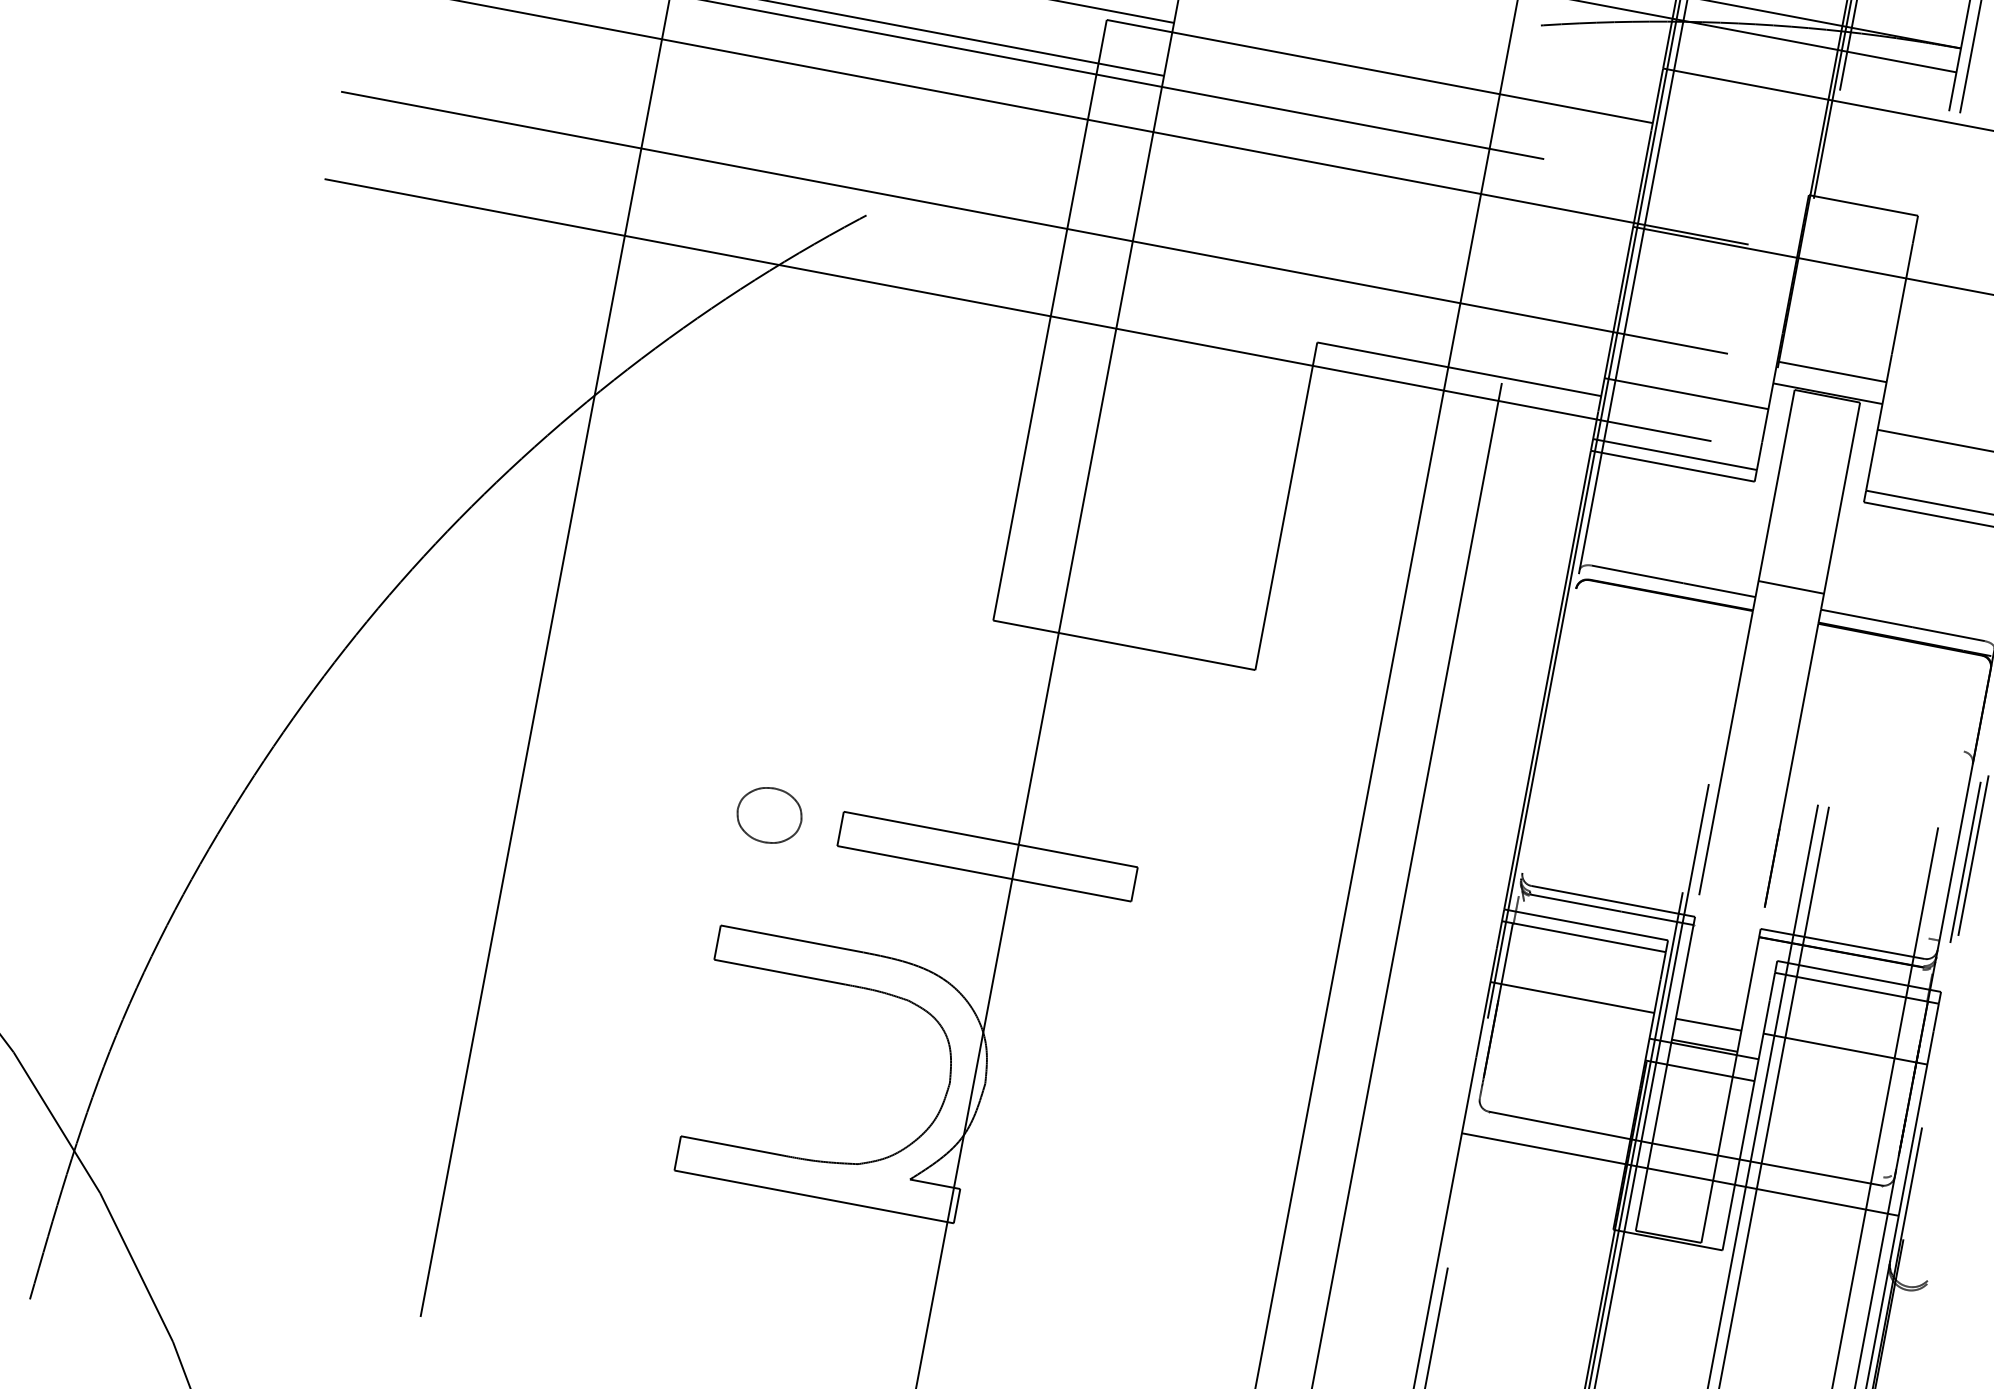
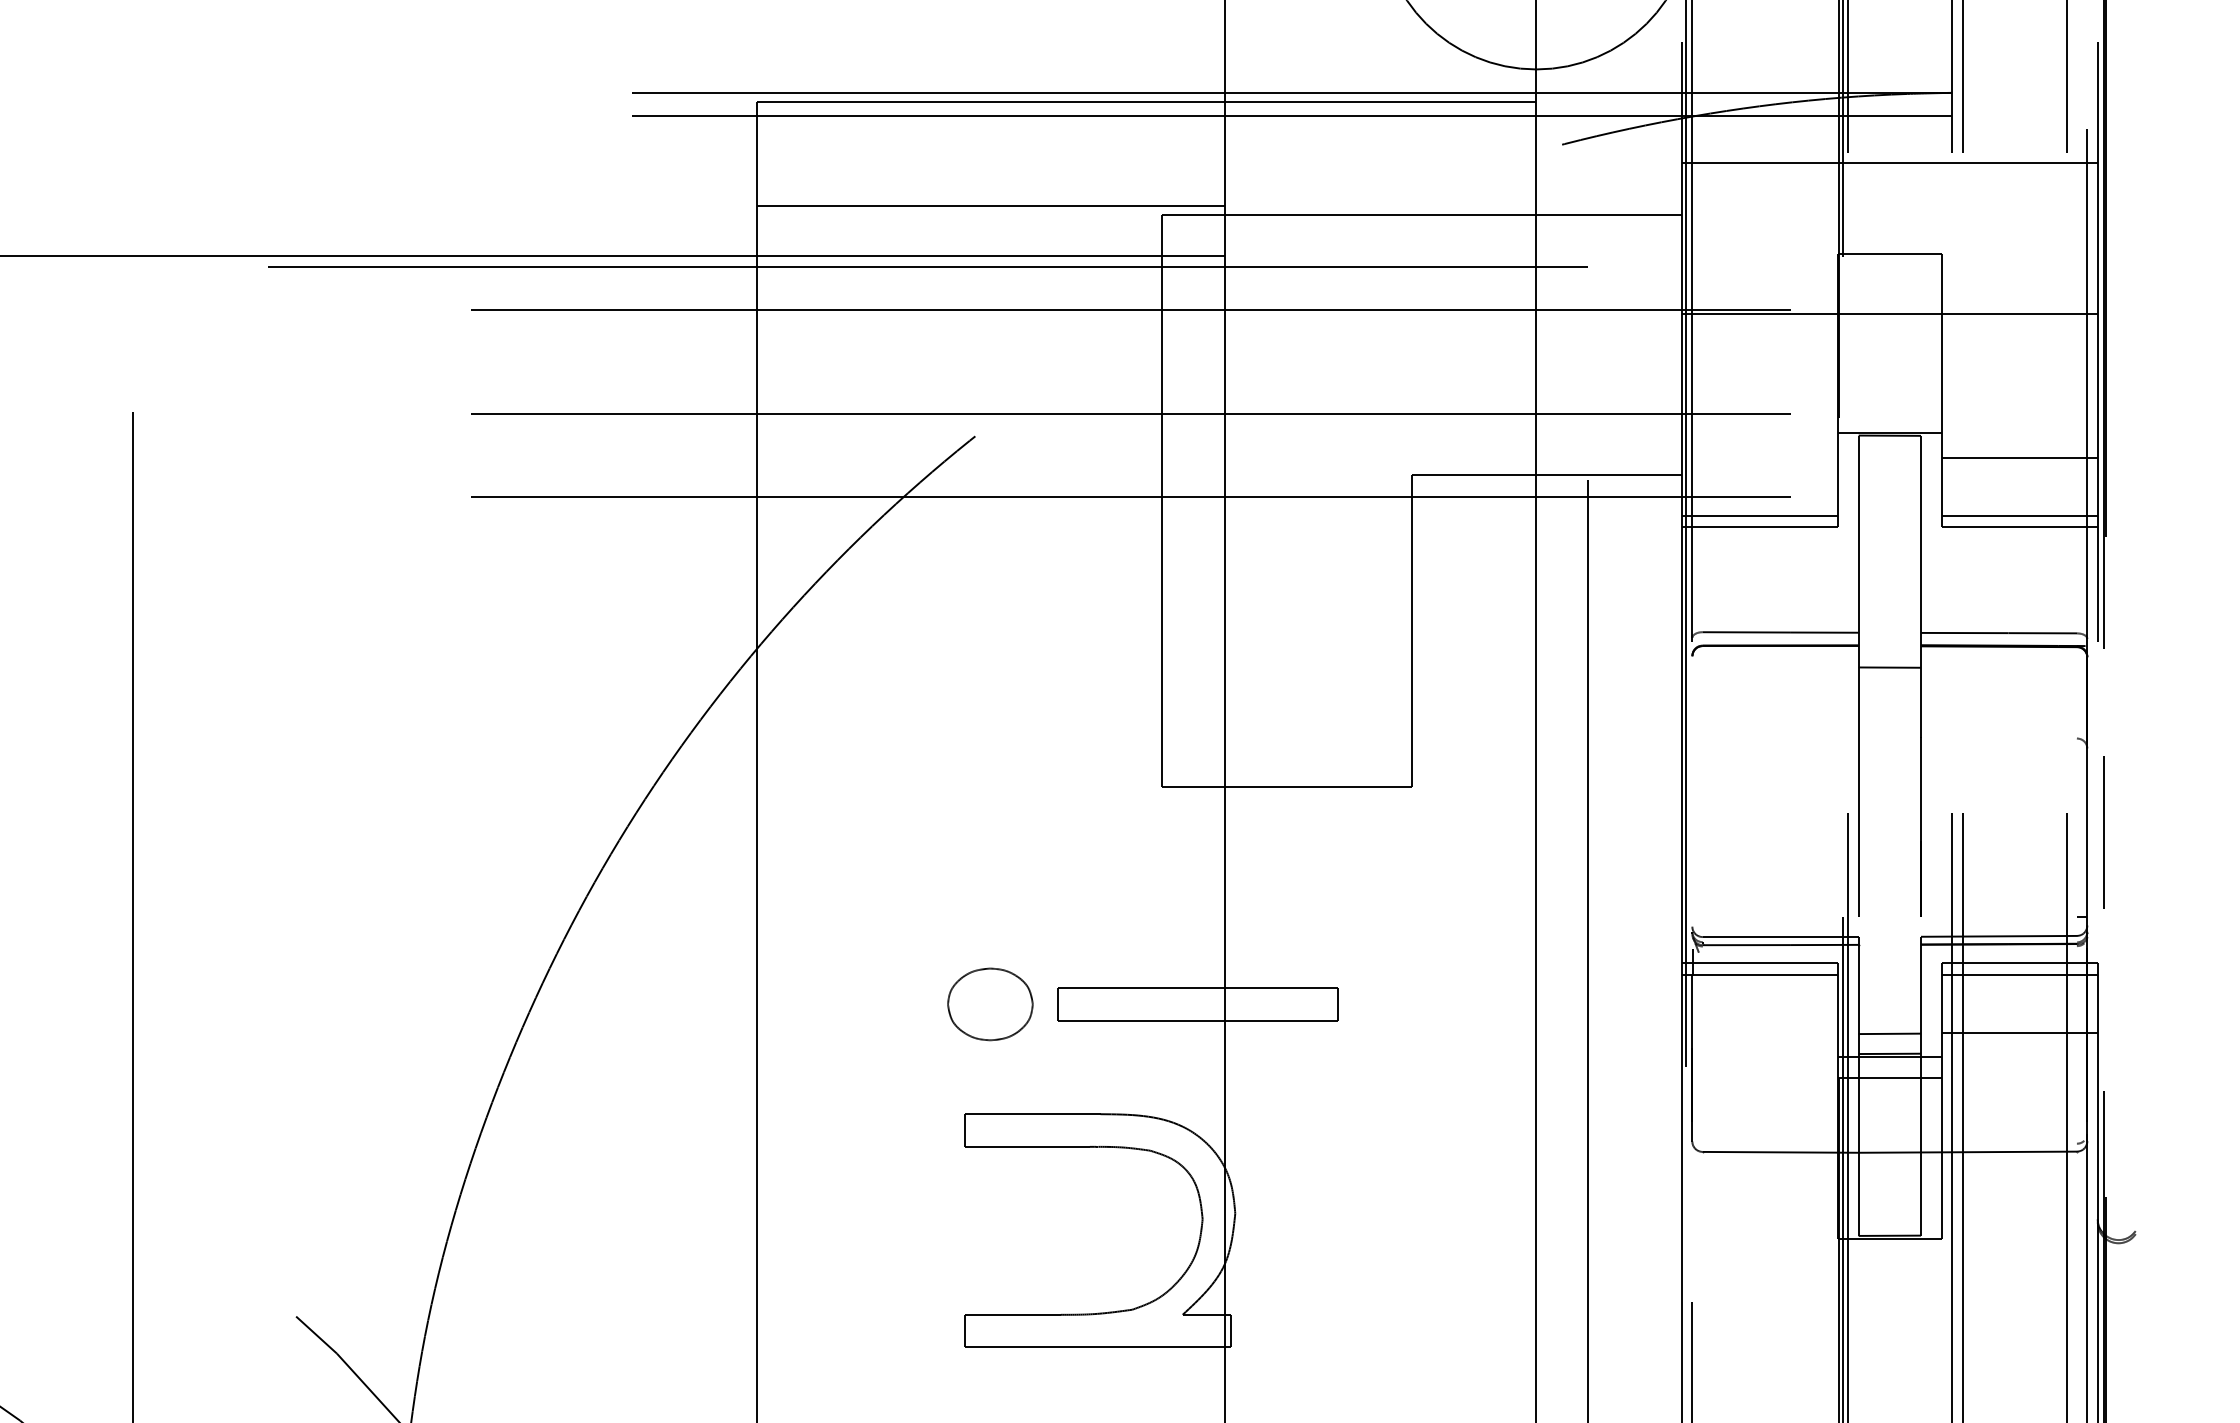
line: (1831, 371) -> (1889, 412), removed
line: (1686, 393) -> (1759, 457), removed
line: (1790, 587) -> (1889, 667), moved
part: (769, 815) -> (990, 1004), size x1.4
line: (1965, 861) -> (2097, 839), removed
line: (1572, 997) -> (1759, 1032), removed
line: (1679, 1174) -> (1889, 1176), removed

